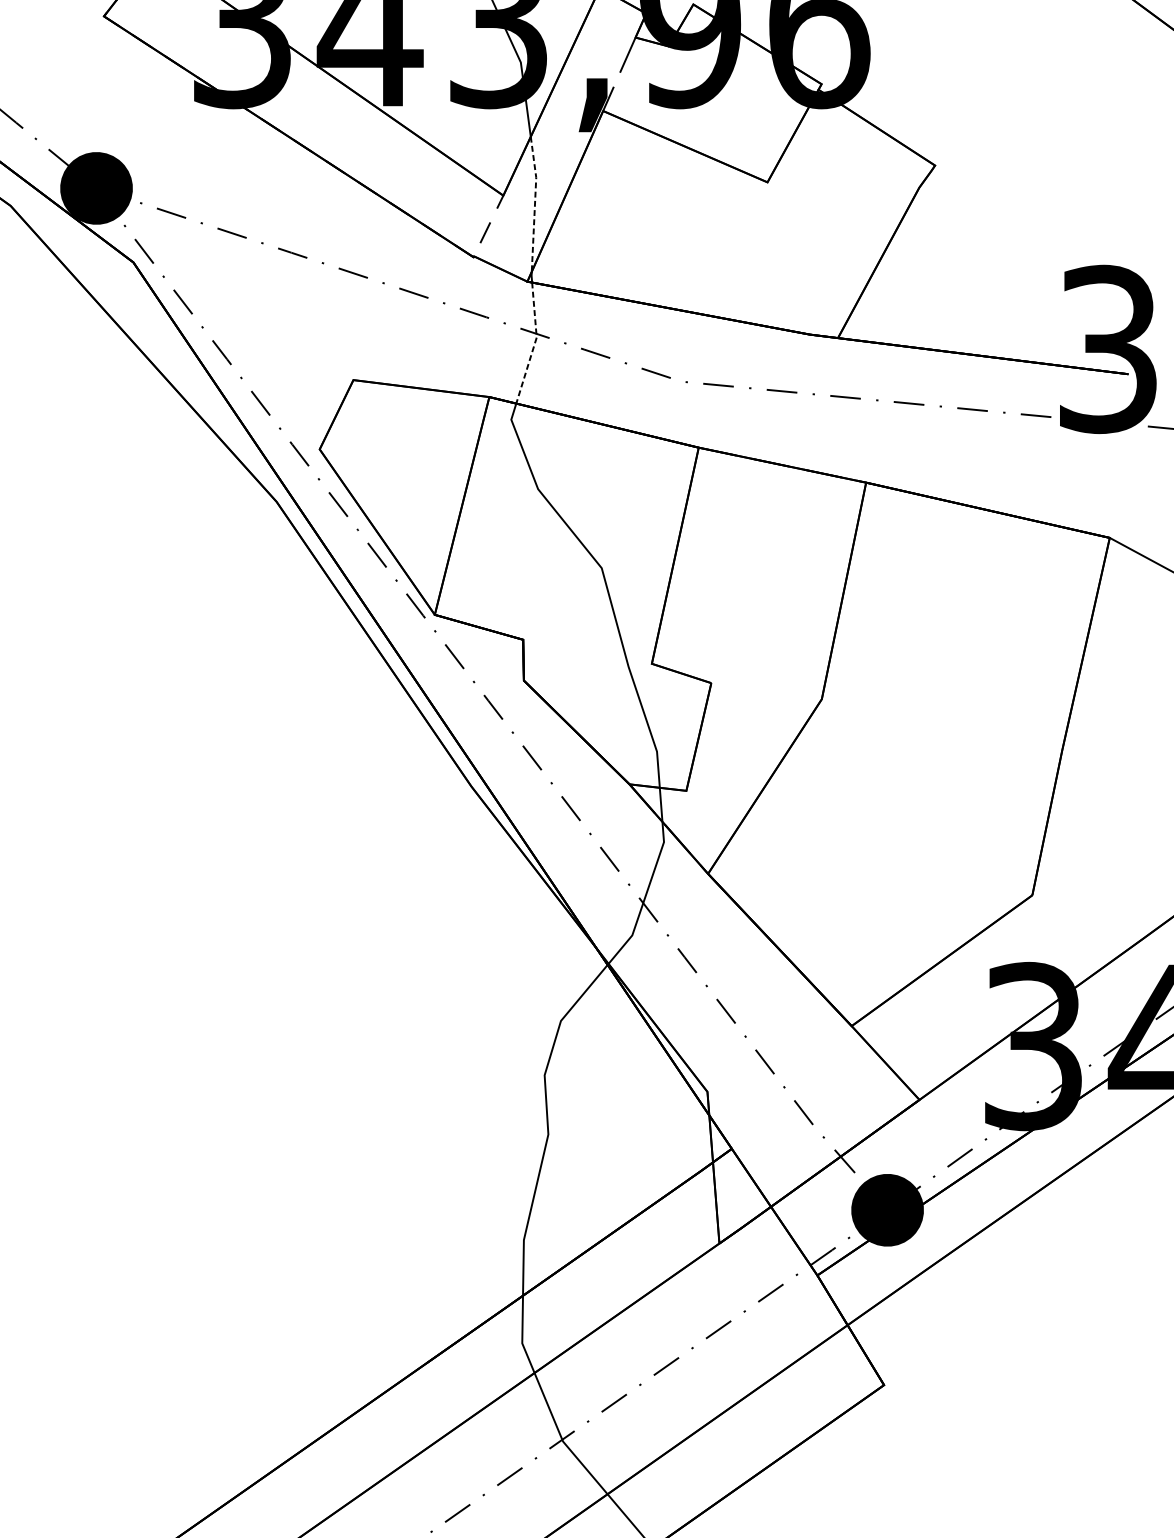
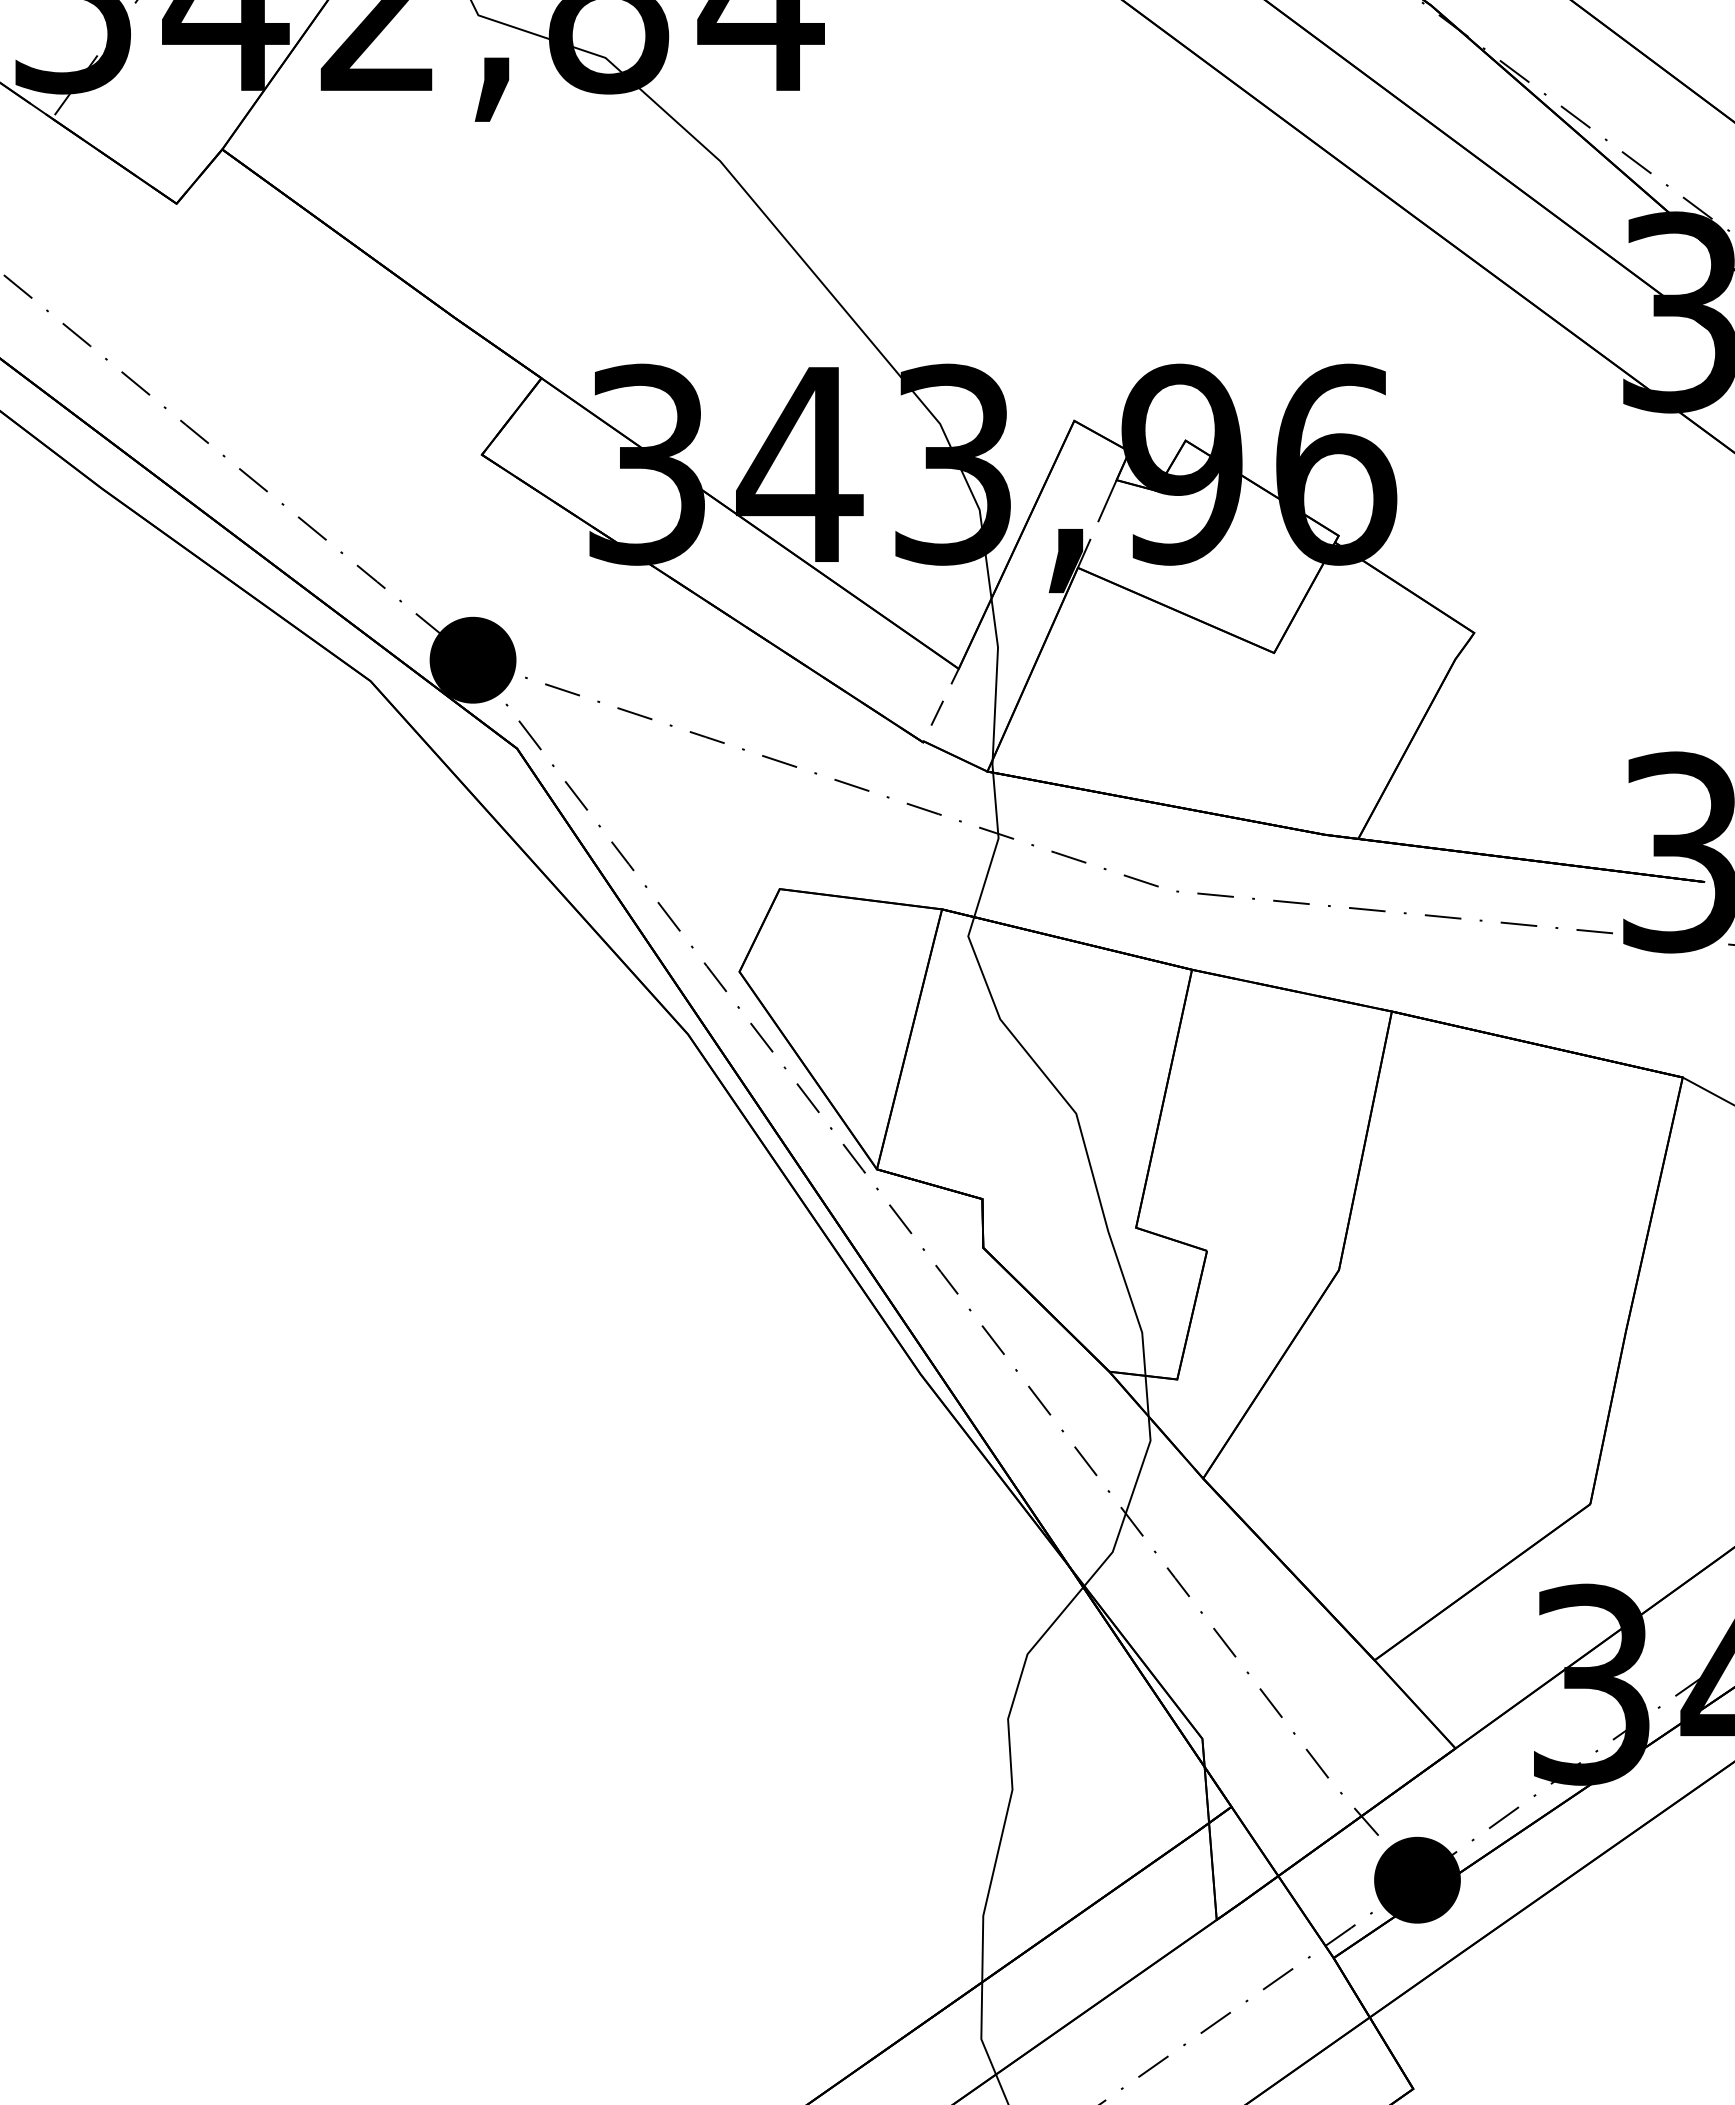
line: (534, 203) -> (996, 678), dashed -> solid
line: (534, 343) -> (996, 845), dashed -> solid

